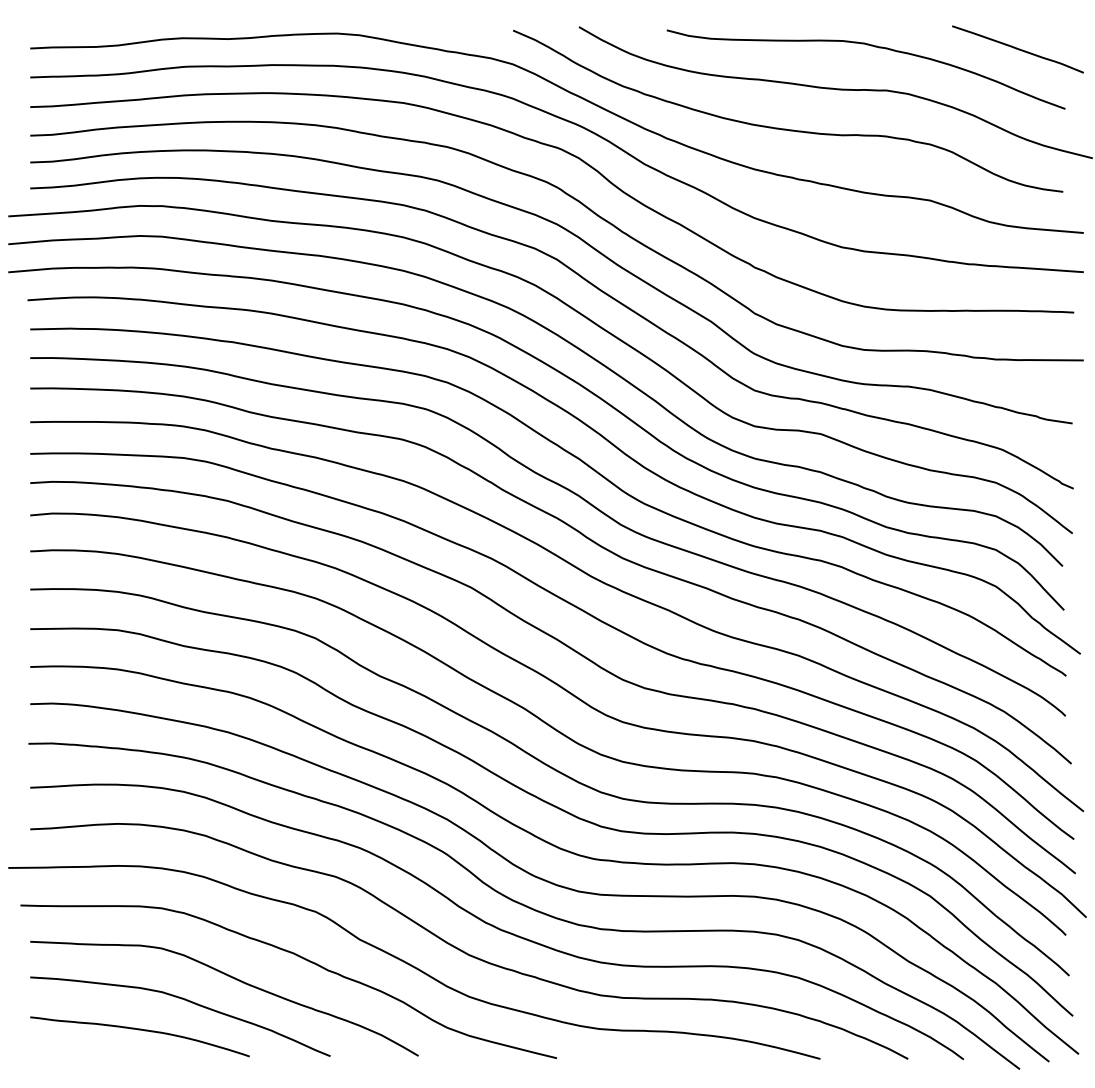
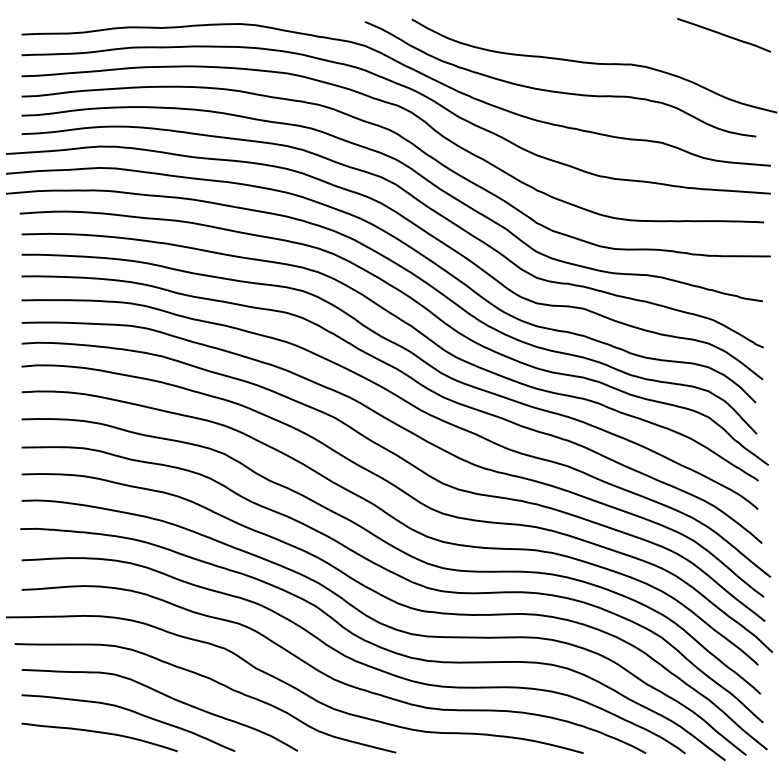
curve: (870, 46) -> (619, 33), removed

